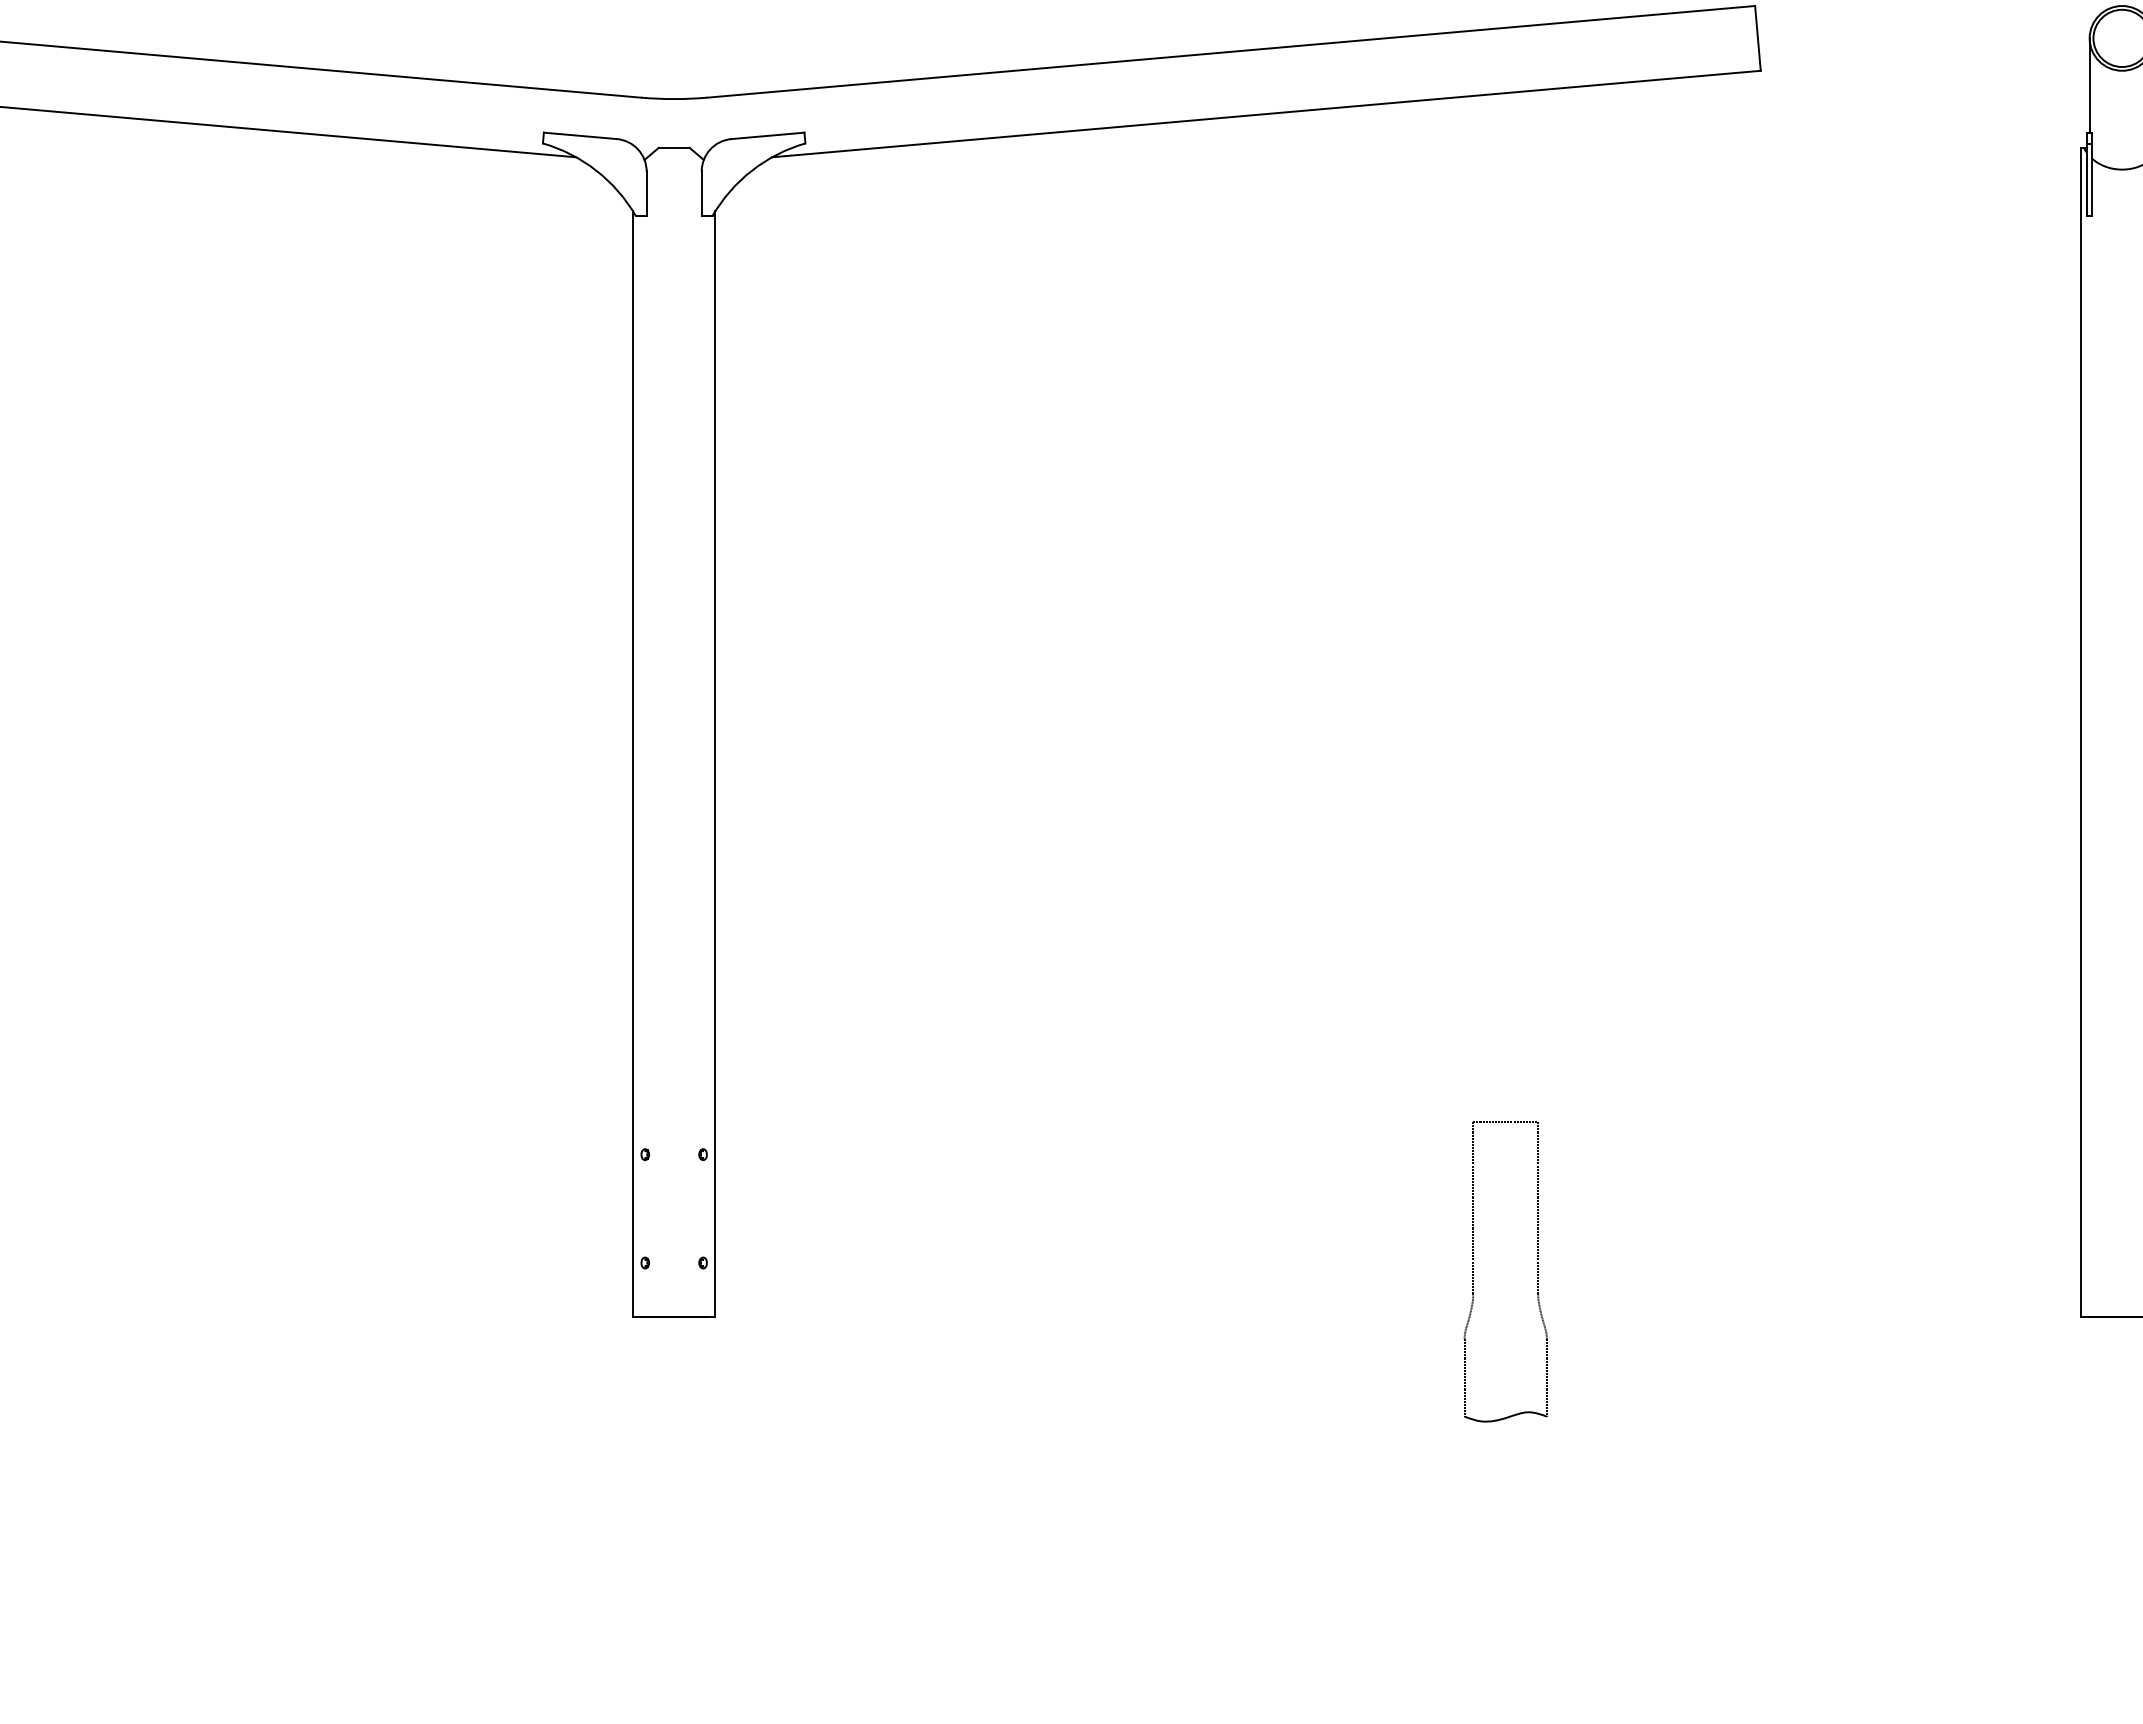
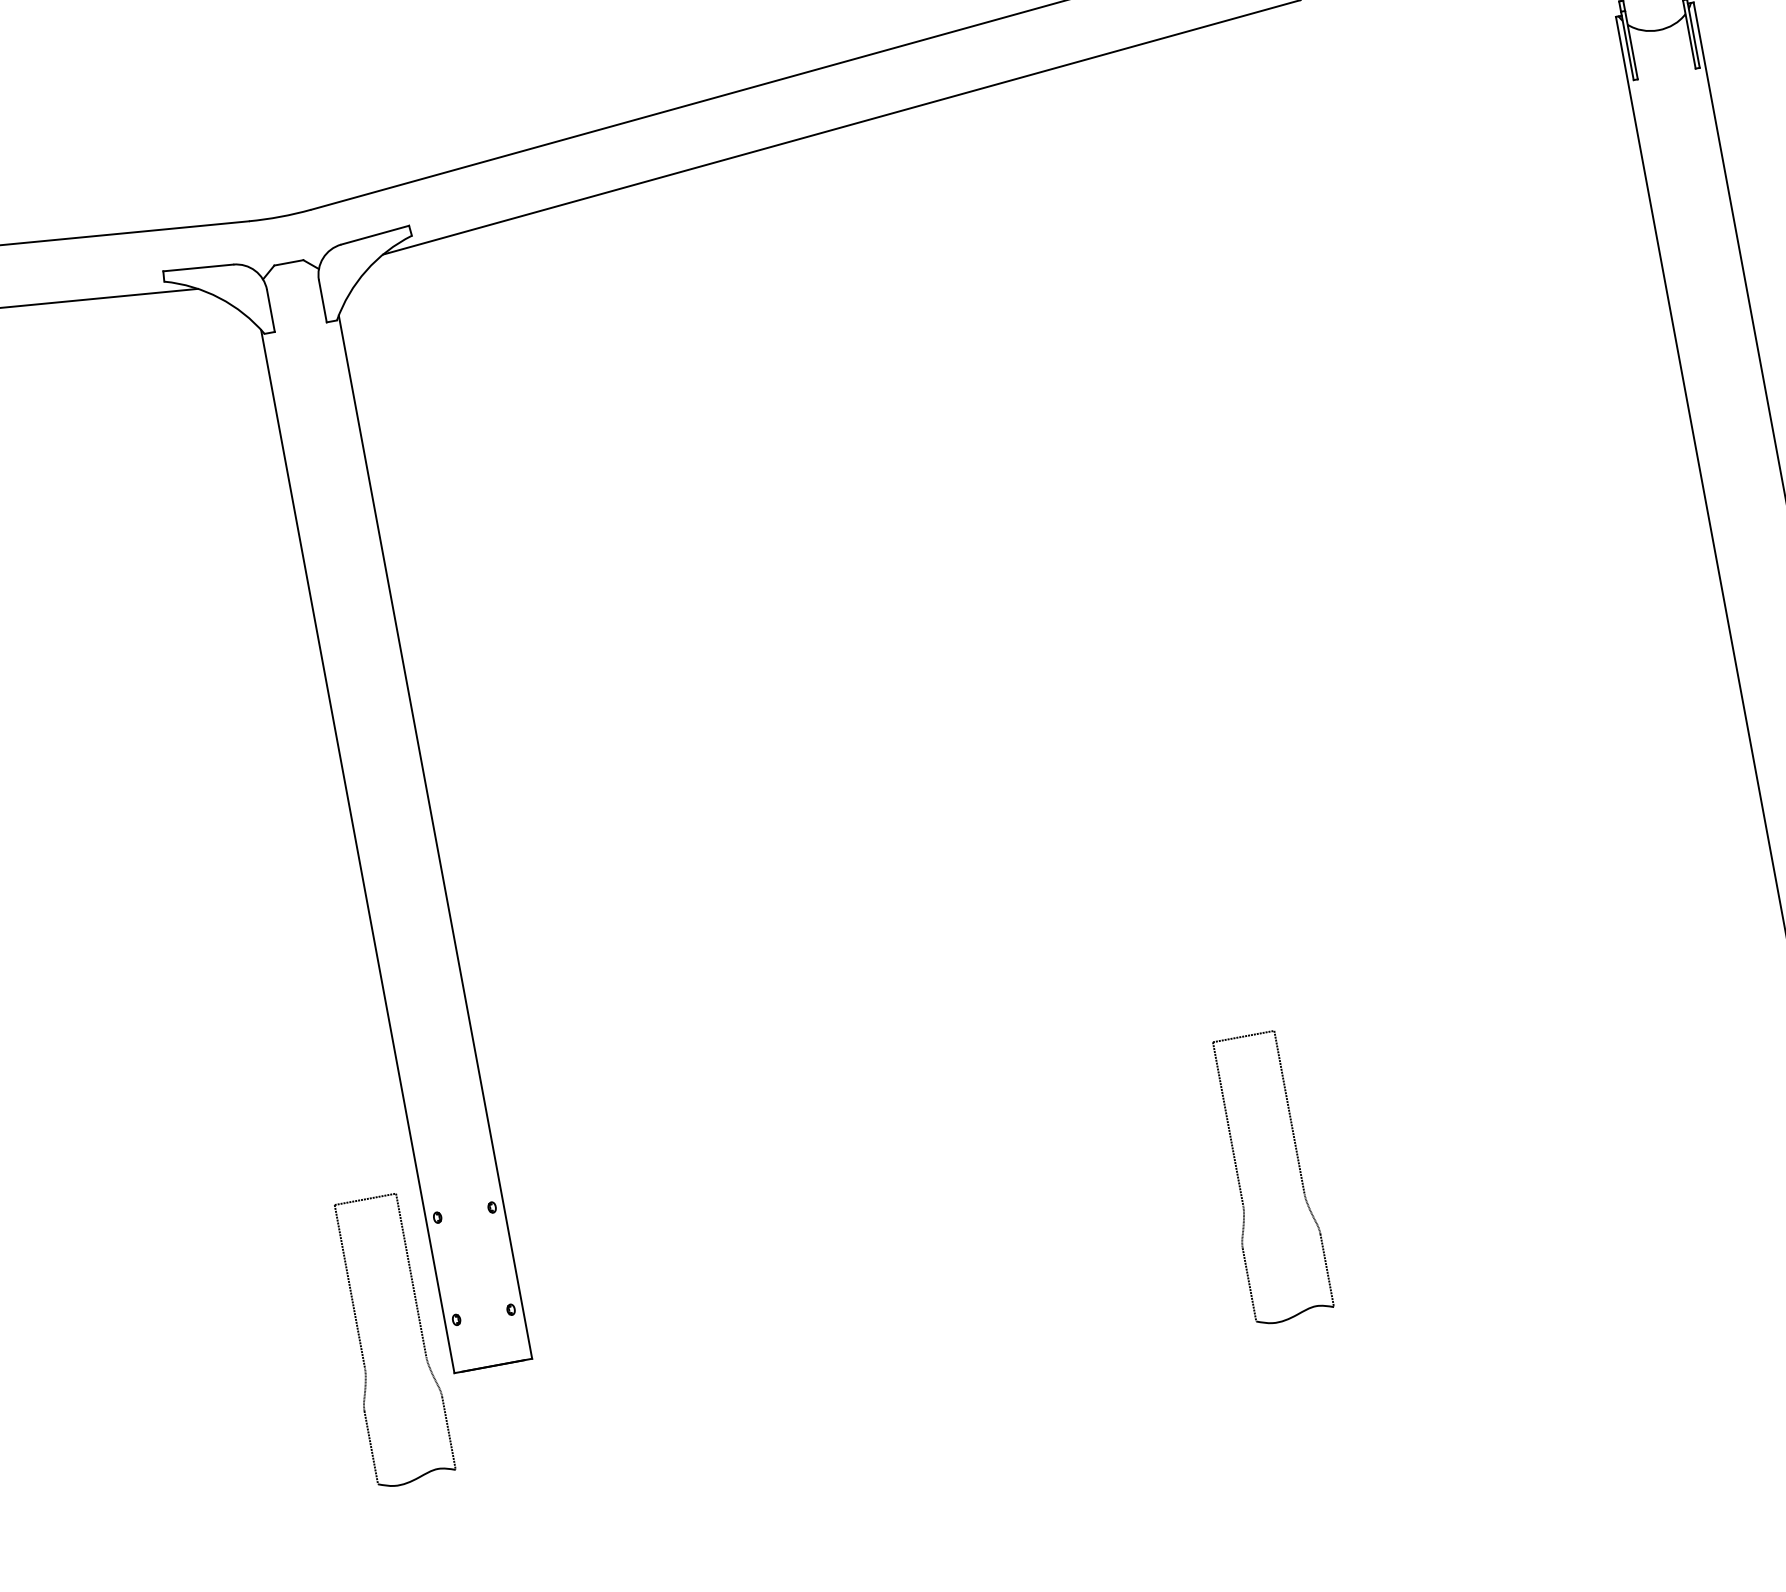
part: (542, 1271) -> (361, 1345), added

